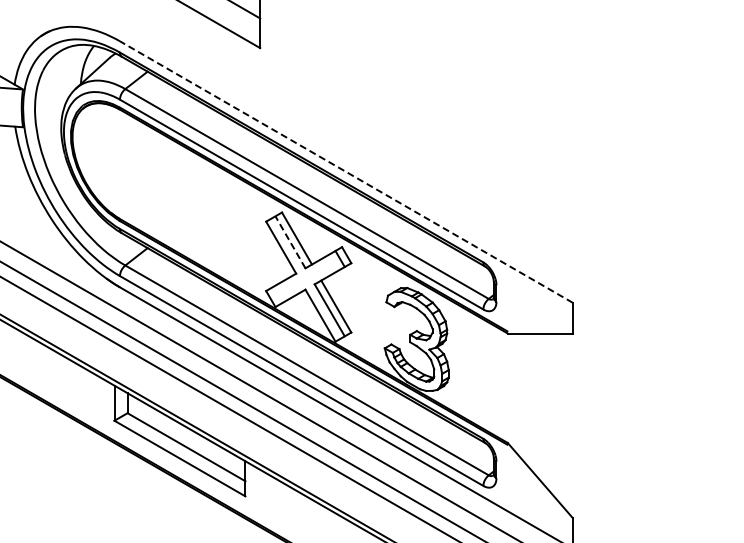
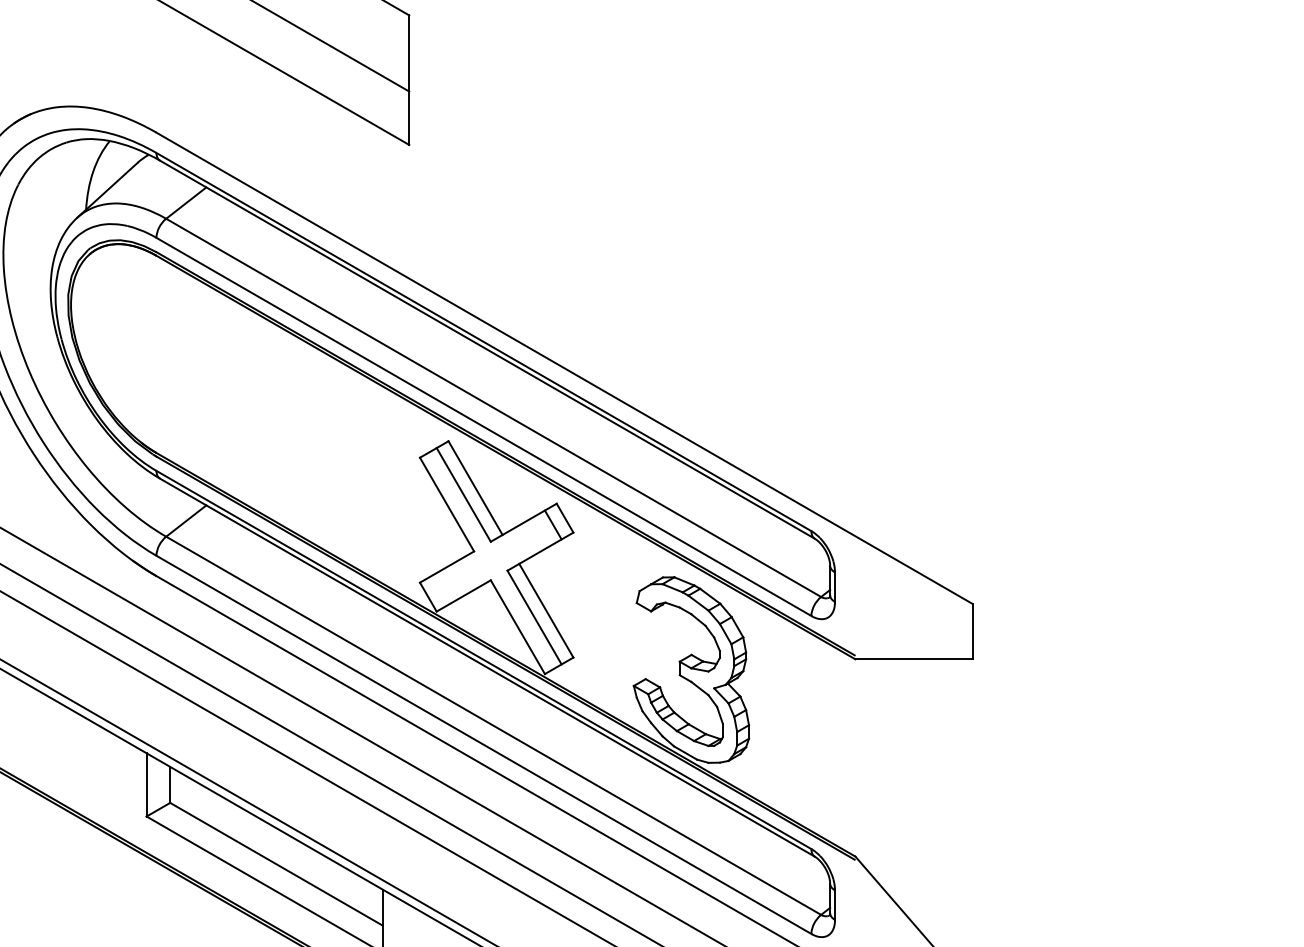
line: (345, 171) -> (562, 367), dashed -> solid
line: (290, 241) -> (463, 493), dashed -> solid

